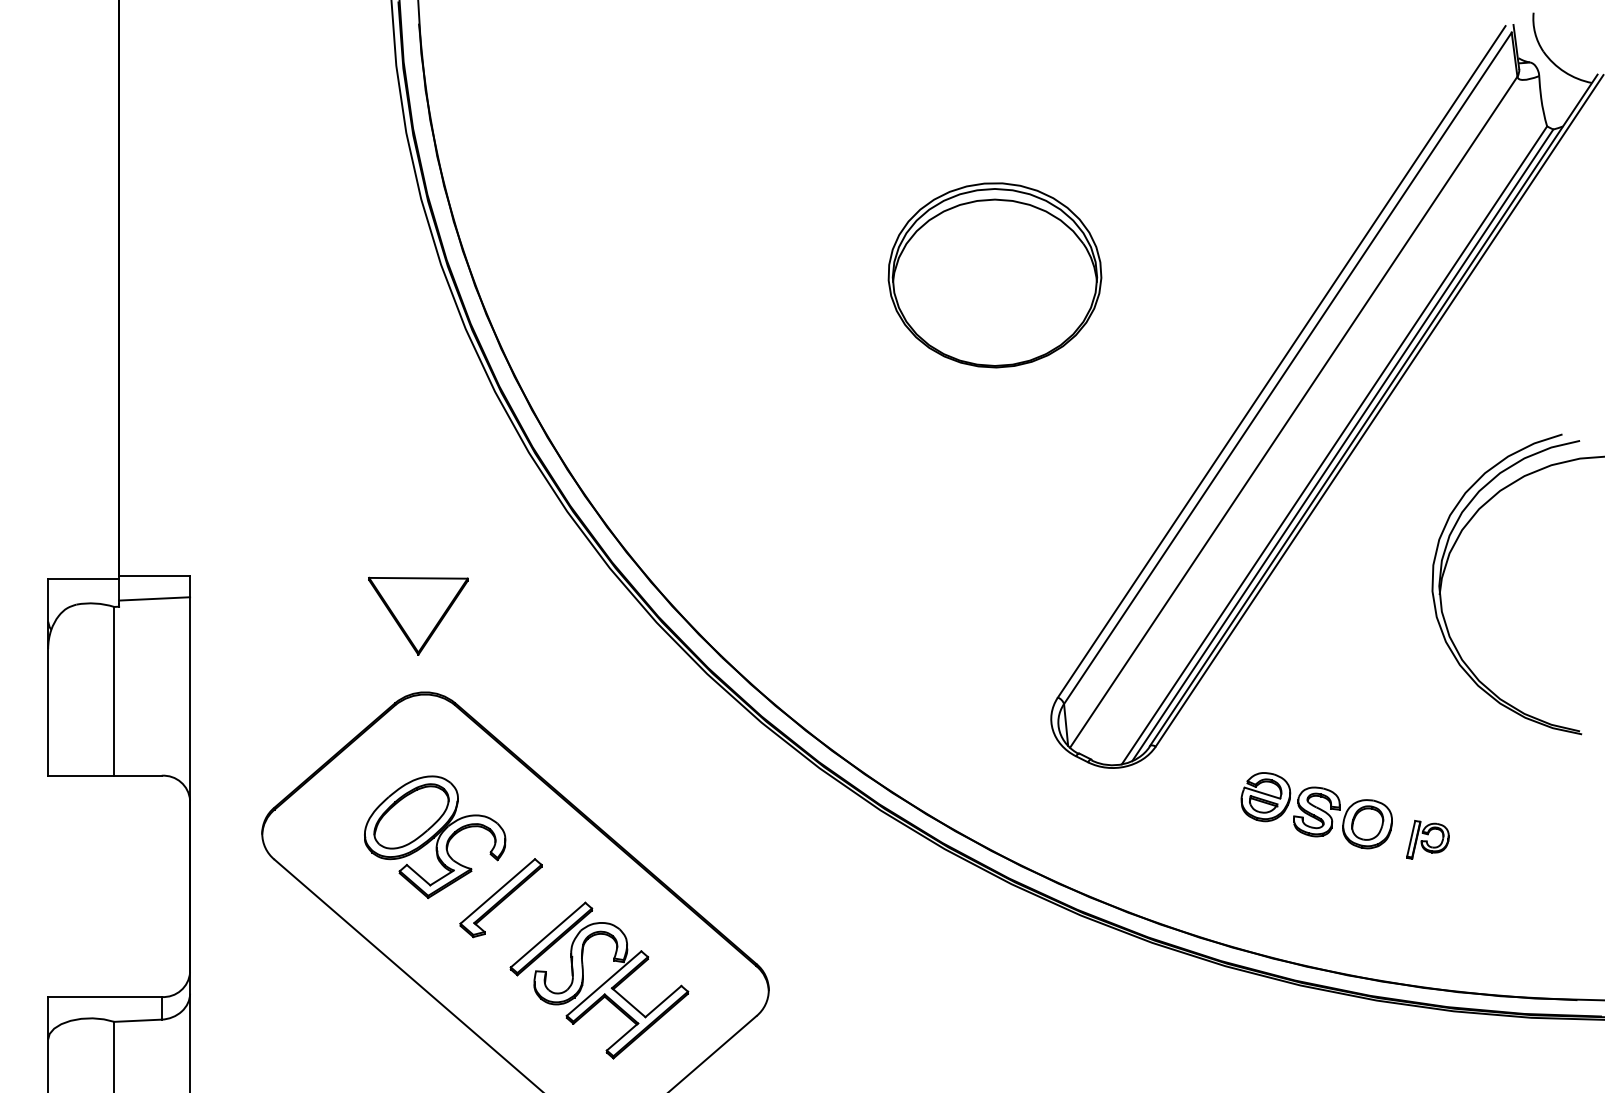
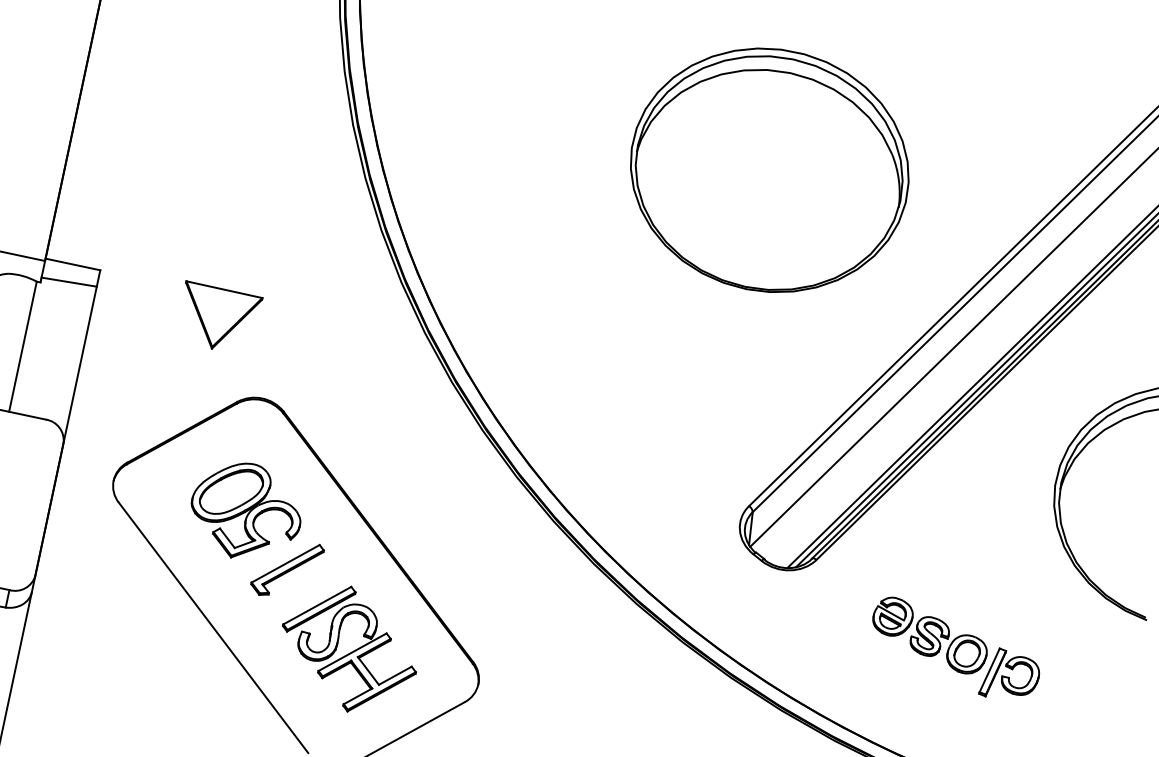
part: (994, 275) -> (769, 170), size x1.67
part: (418, 615) -> (218, 318), moved
part: (1427, 839) -> (1010, 676), size x1.67

